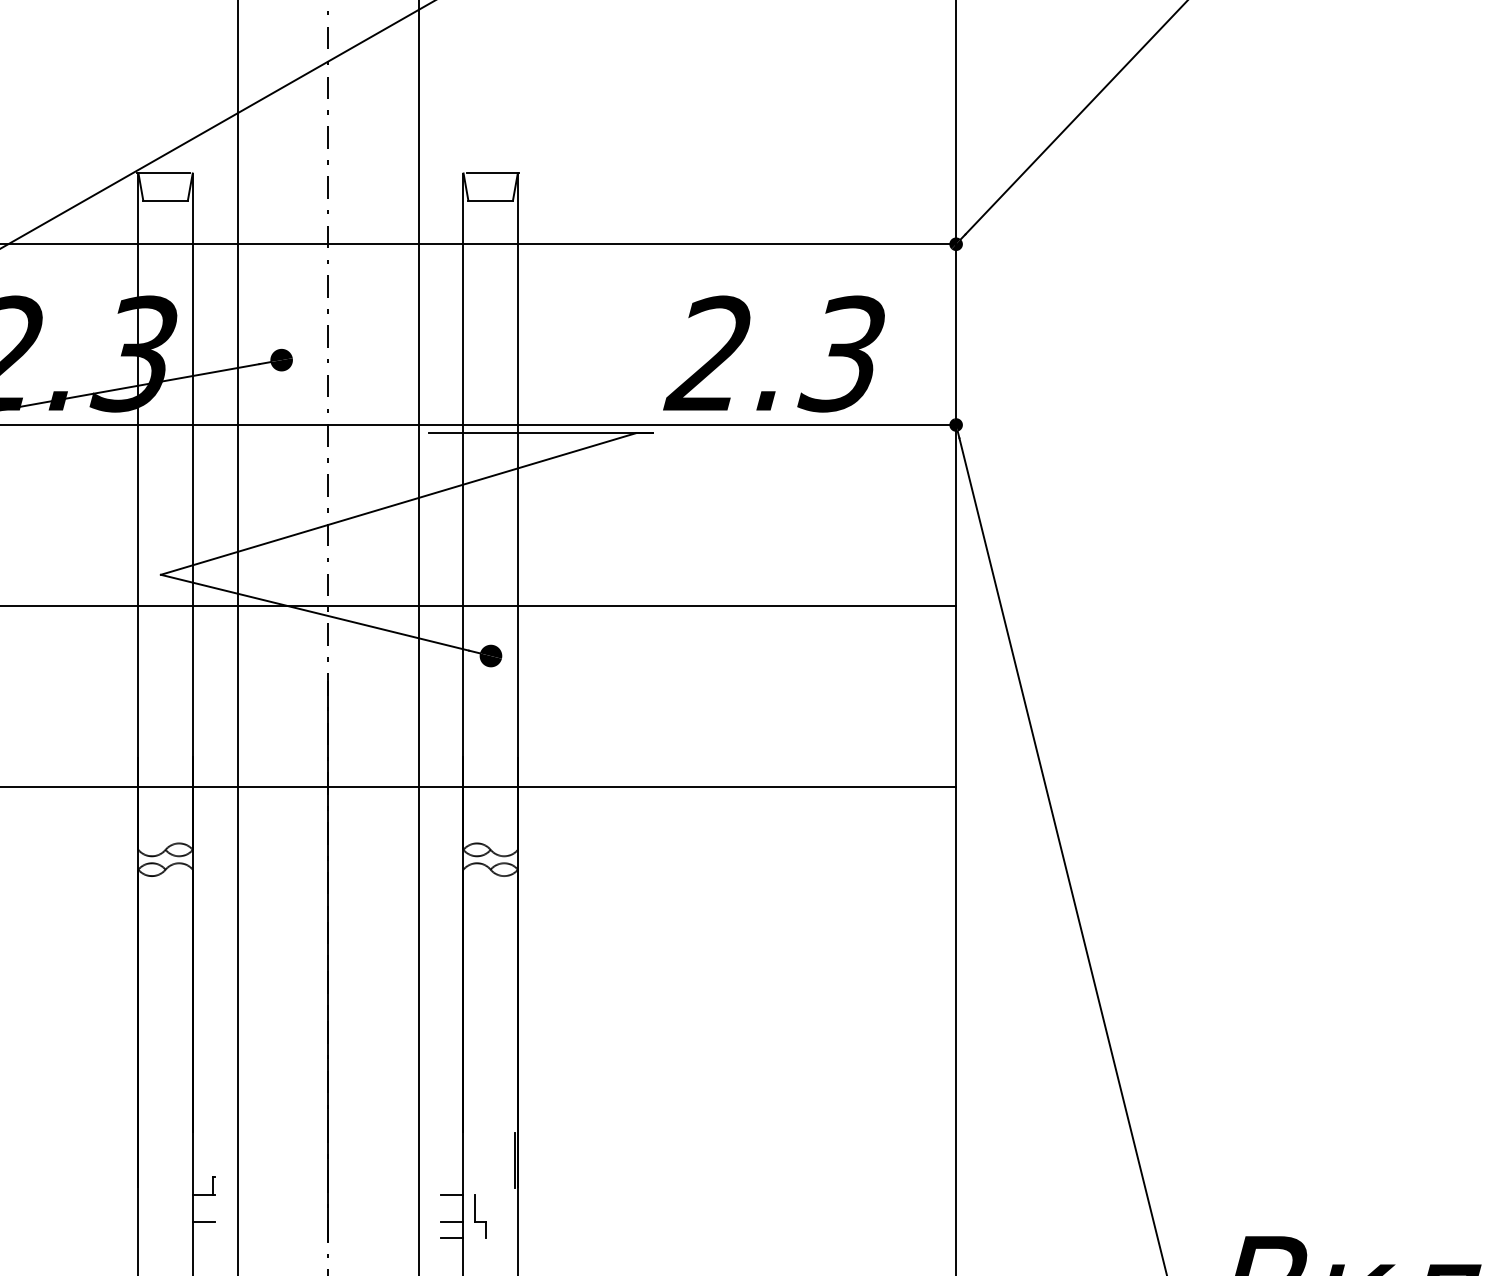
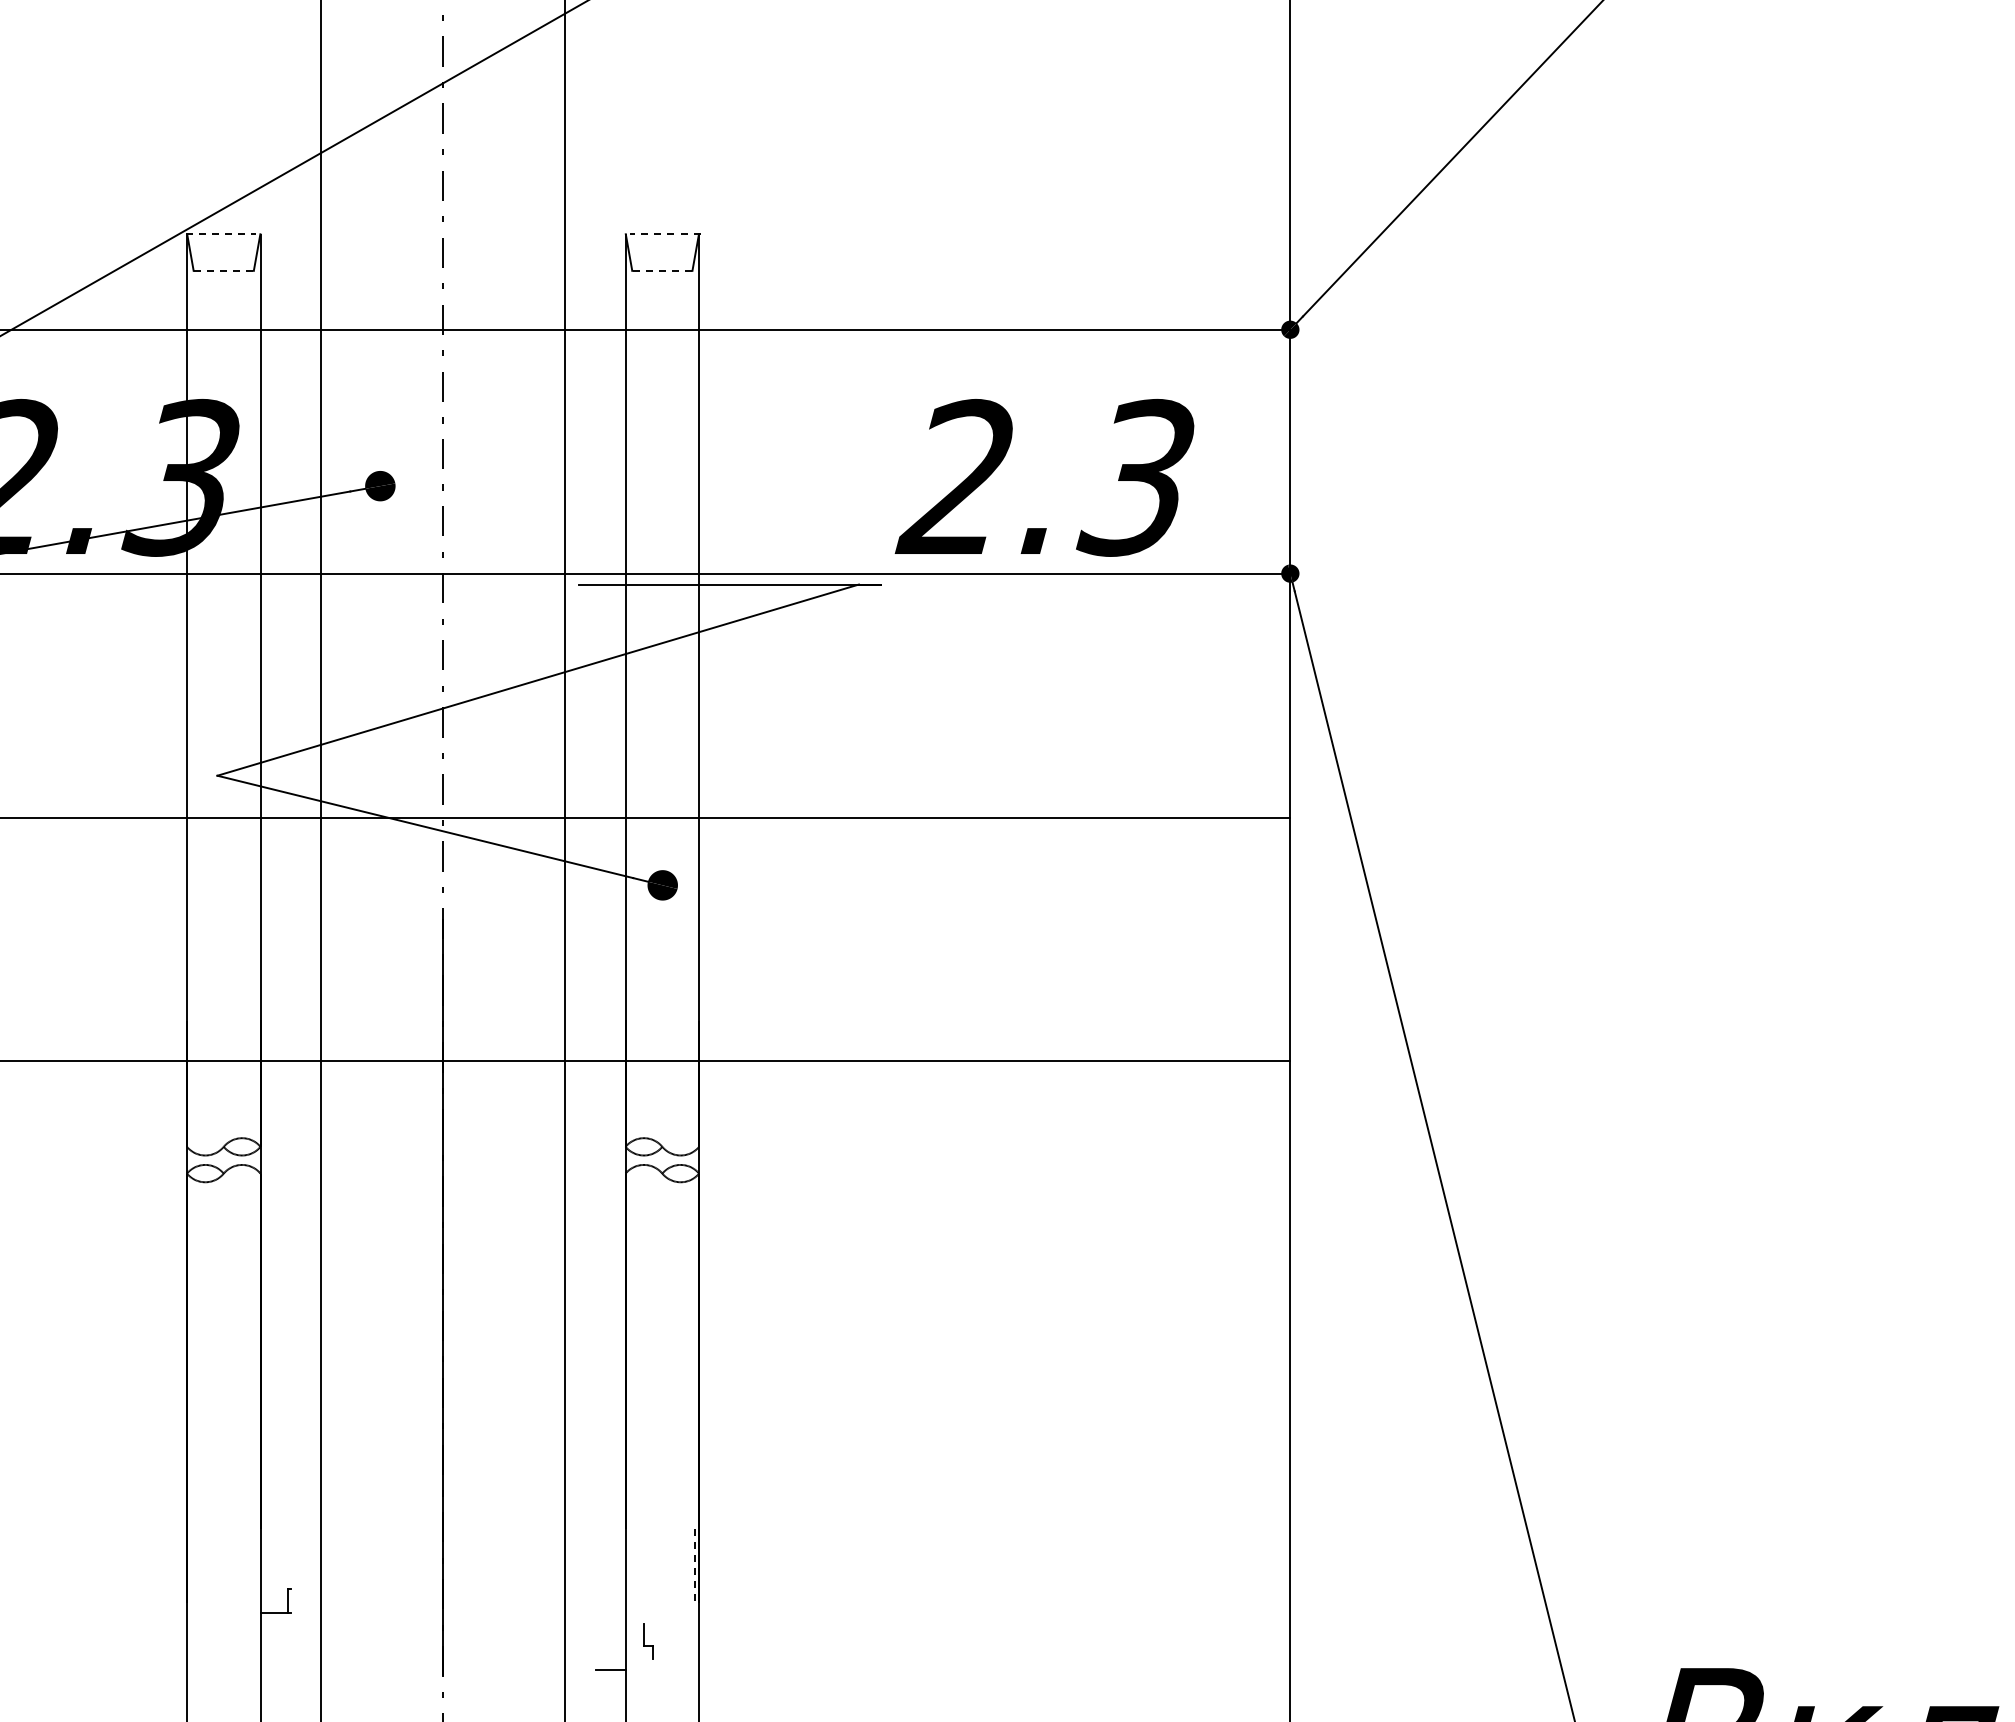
line: (163, 173) -> (221, 234), solid -> dashed
line: (492, 173) -> (664, 234), solid -> dashed
line: (166, 200) -> (224, 270), solid -> dashed
line: (490, 200) -> (661, 270), solid -> dashed
line: (514, 1160) -> (694, 1566), solid -> dashed
line: (452, 1195) -> (610, 1613), removed
part: (480, 1216) -> (648, 1641), size x0.6
line: (203, 1221) -> (275, 1648), removed
line: (452, 1221) -> (610, 1648), removed

